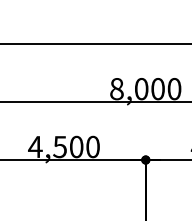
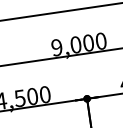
text: (116, 89) -> (56, 48), 8,000 -> 9,000

